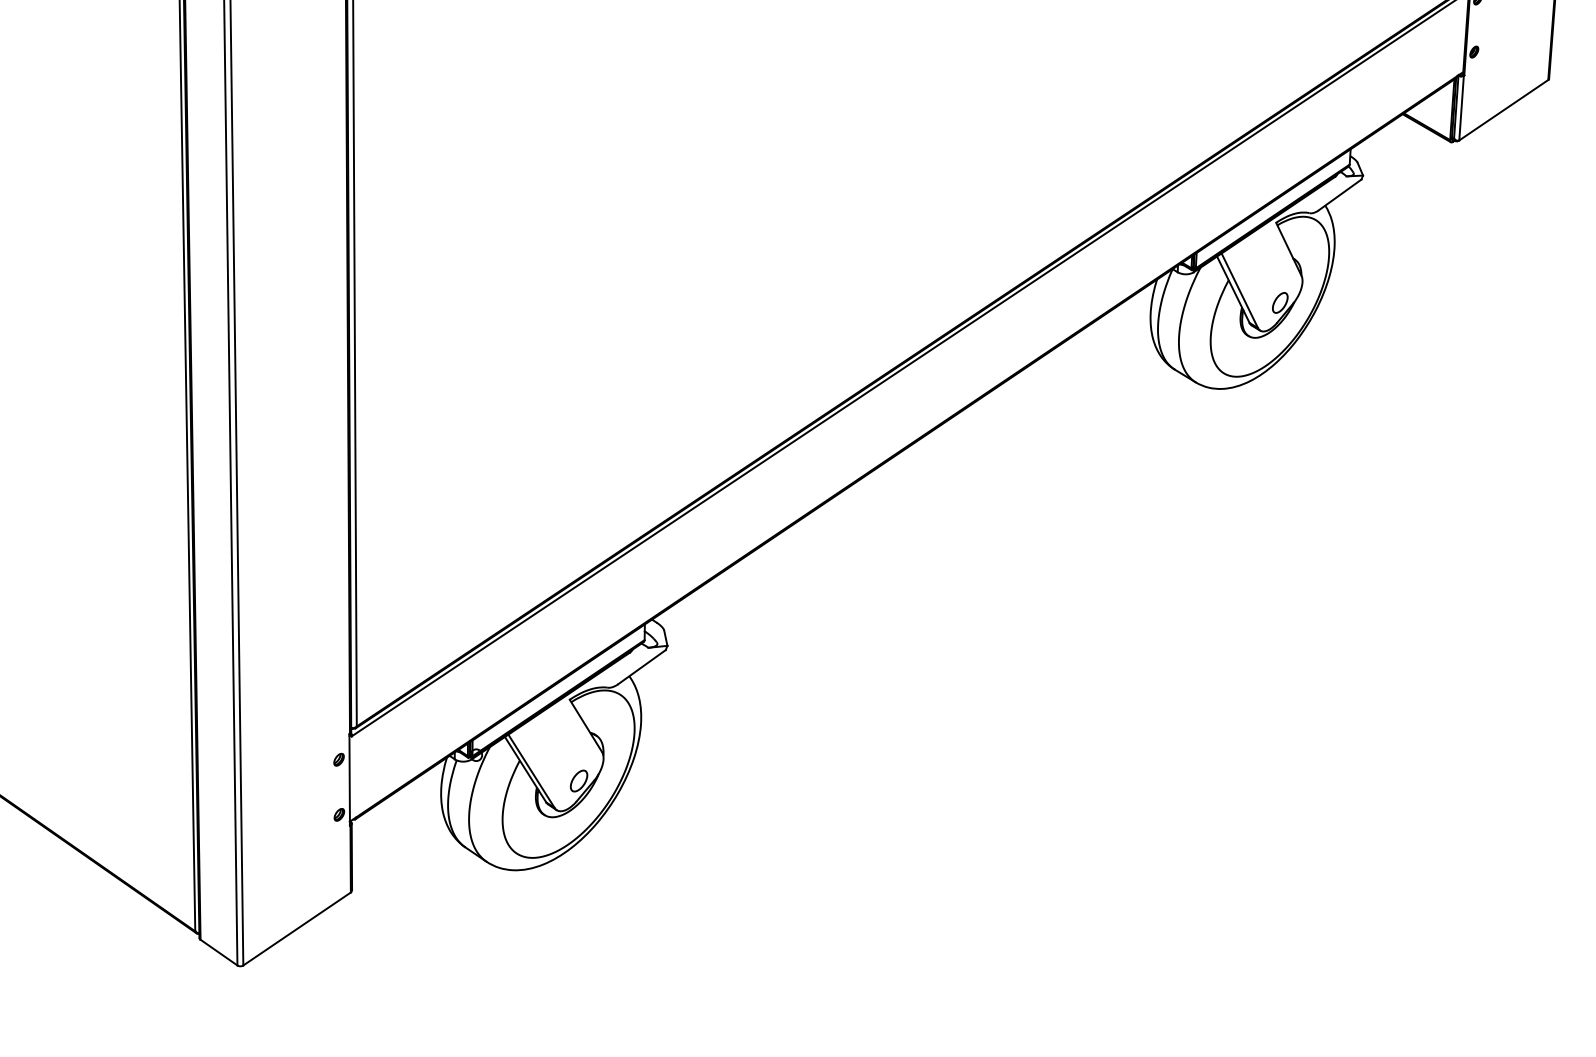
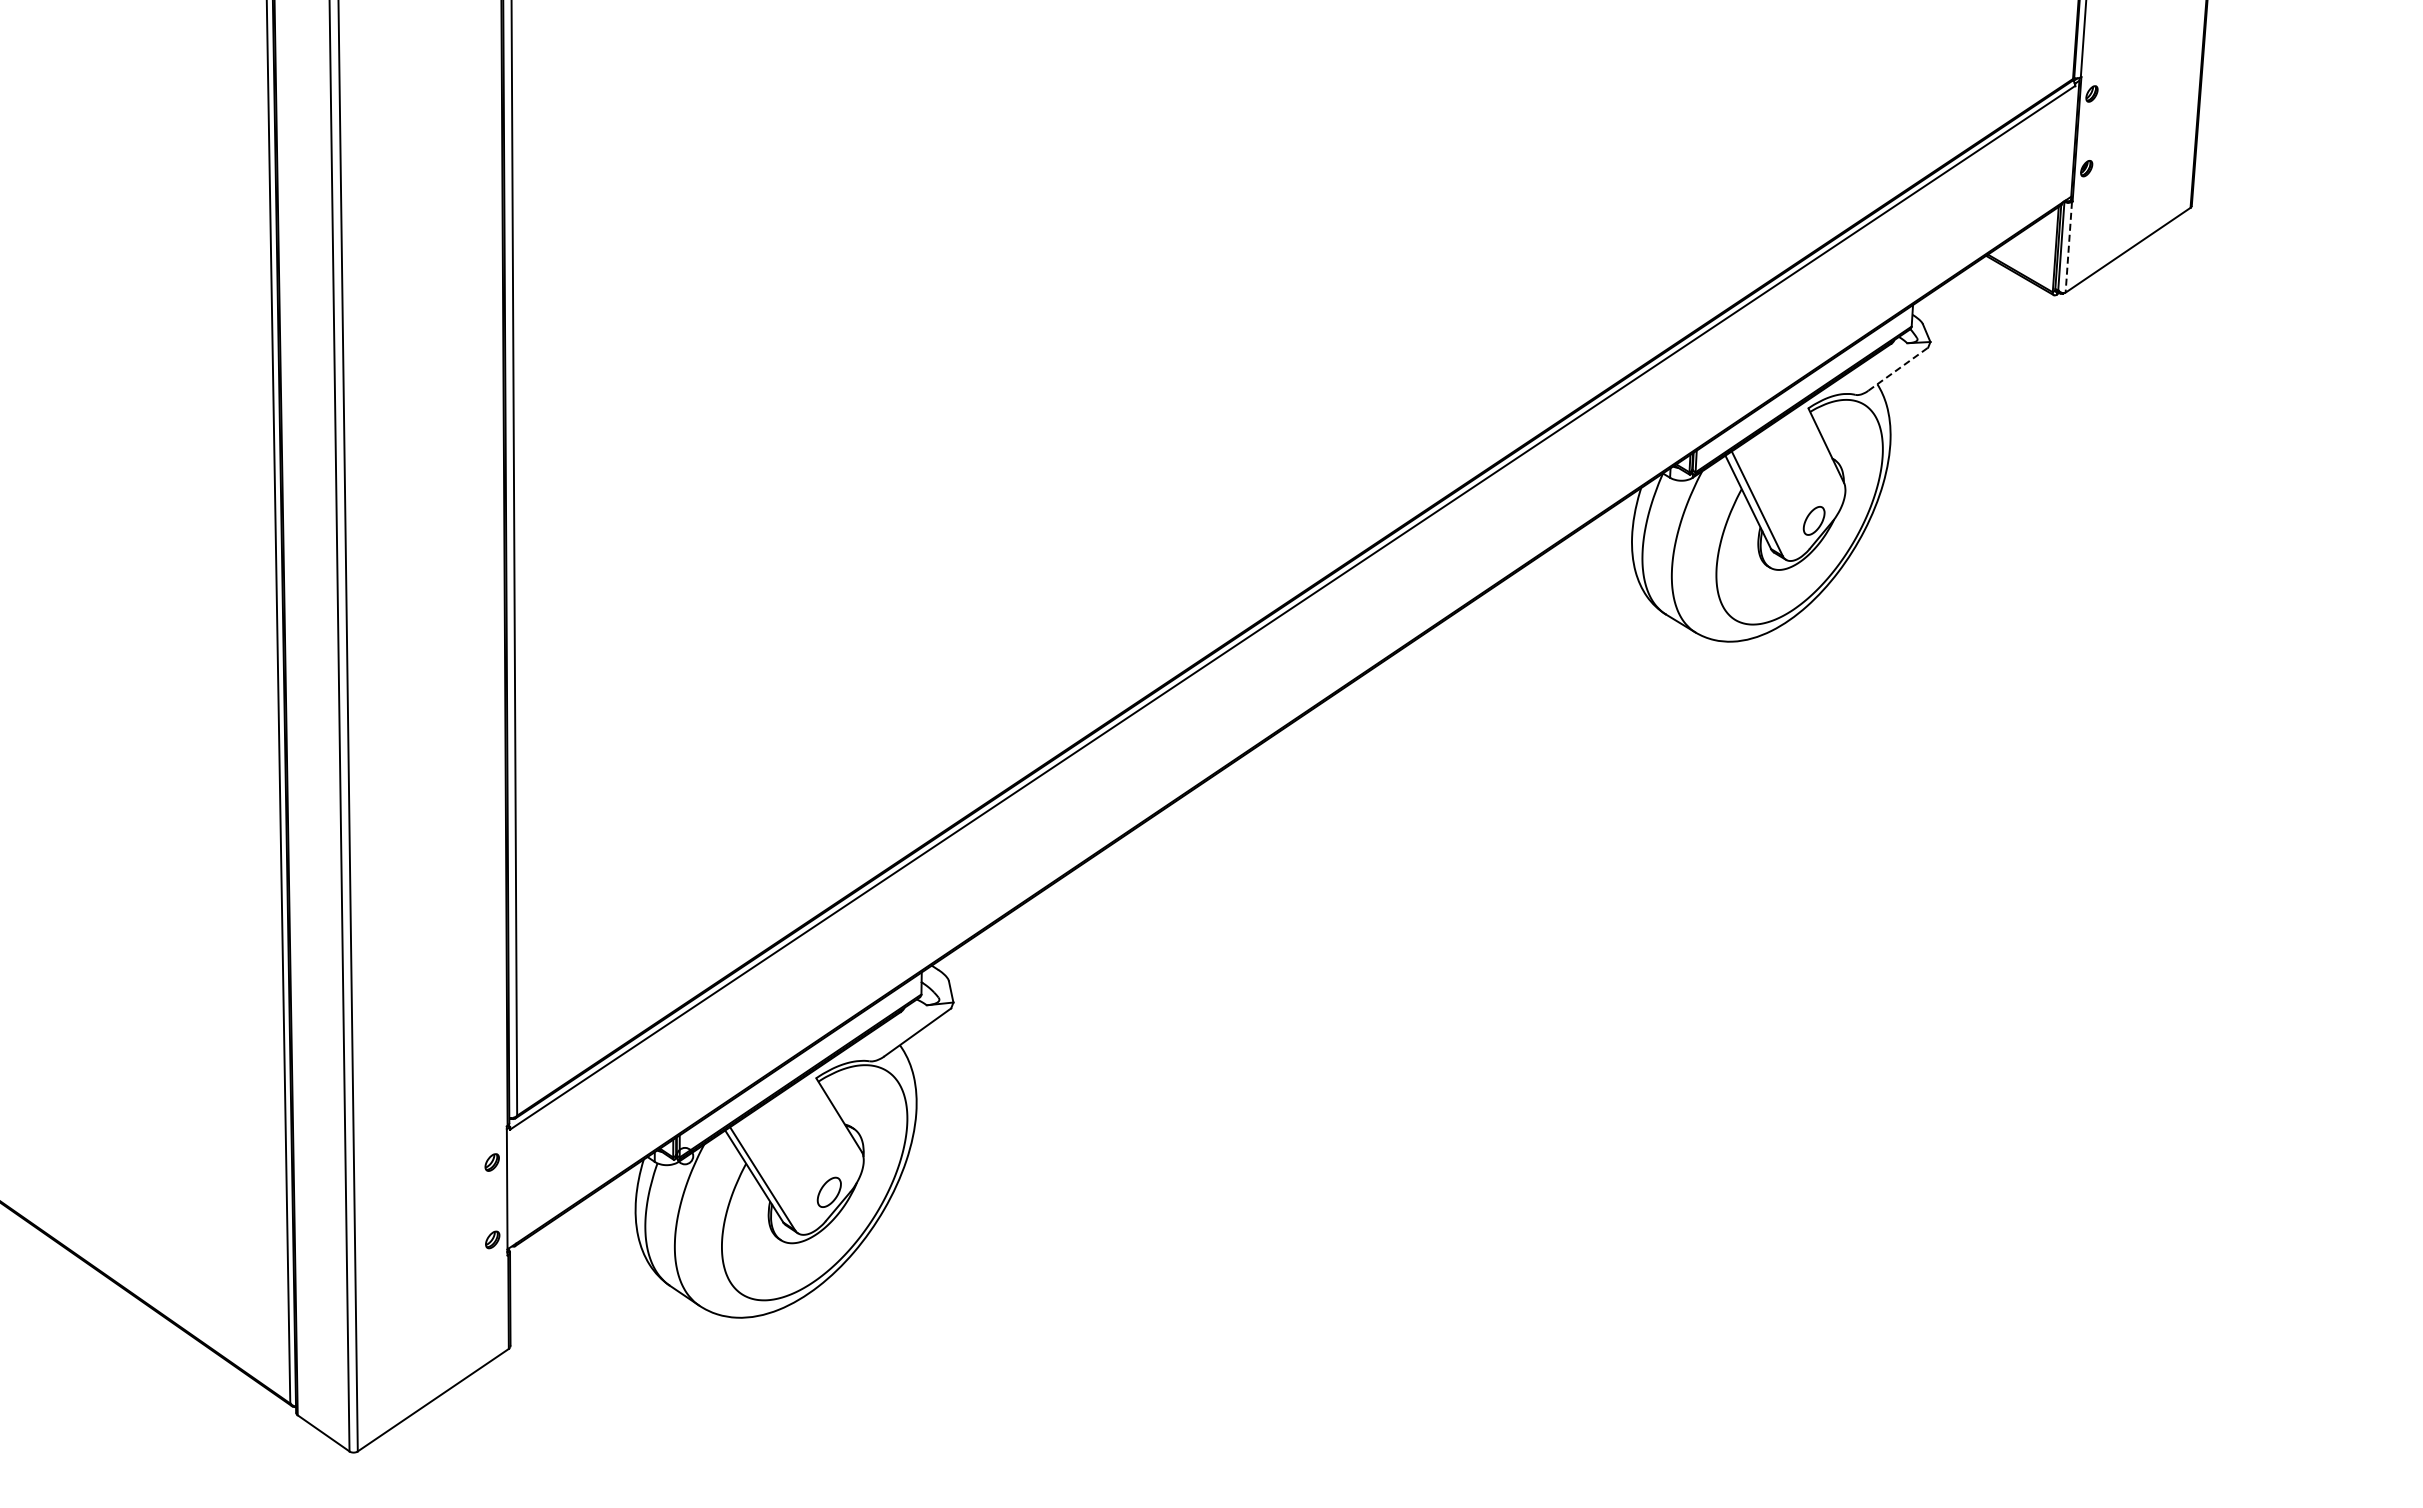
line: (1461, 108) -> (2068, 247), solid -> dashed
line: (1340, 195) -> (1898, 369), solid -> dashed

